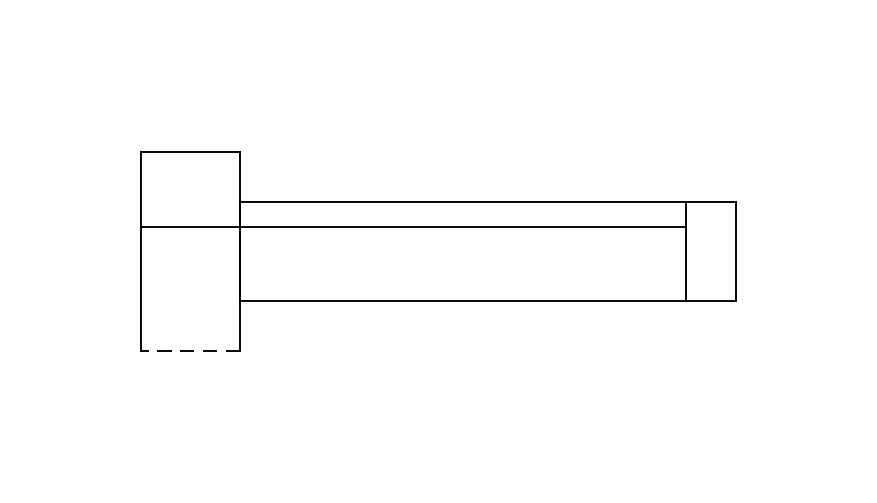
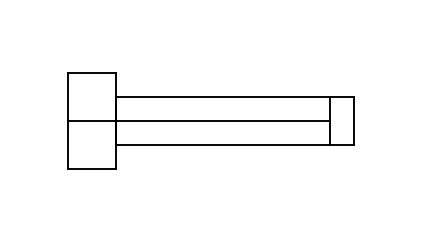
line: (412, 225) -> (198, 120), moved
line: (190, 350) -> (91, 168), dashed -> solid

